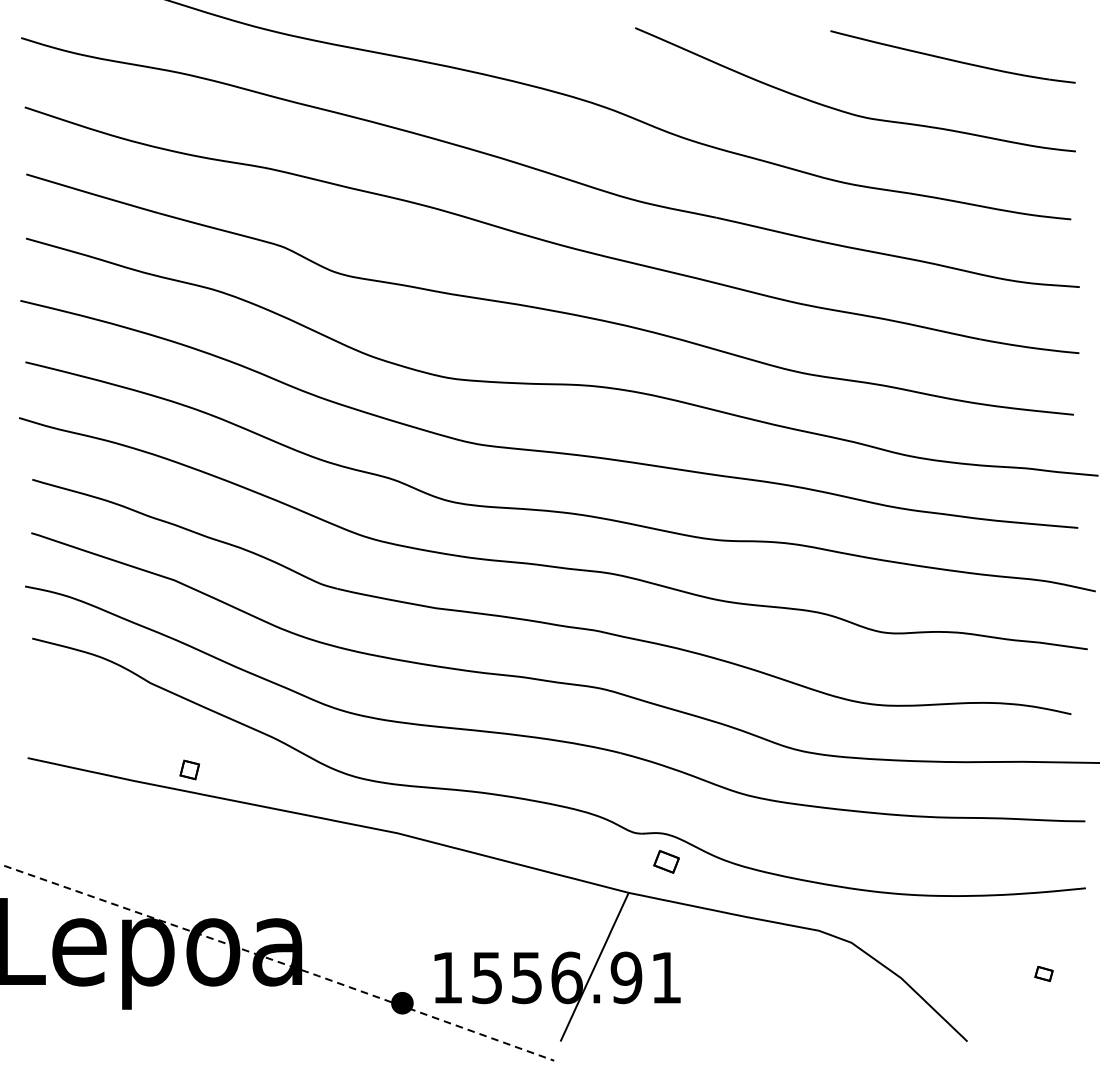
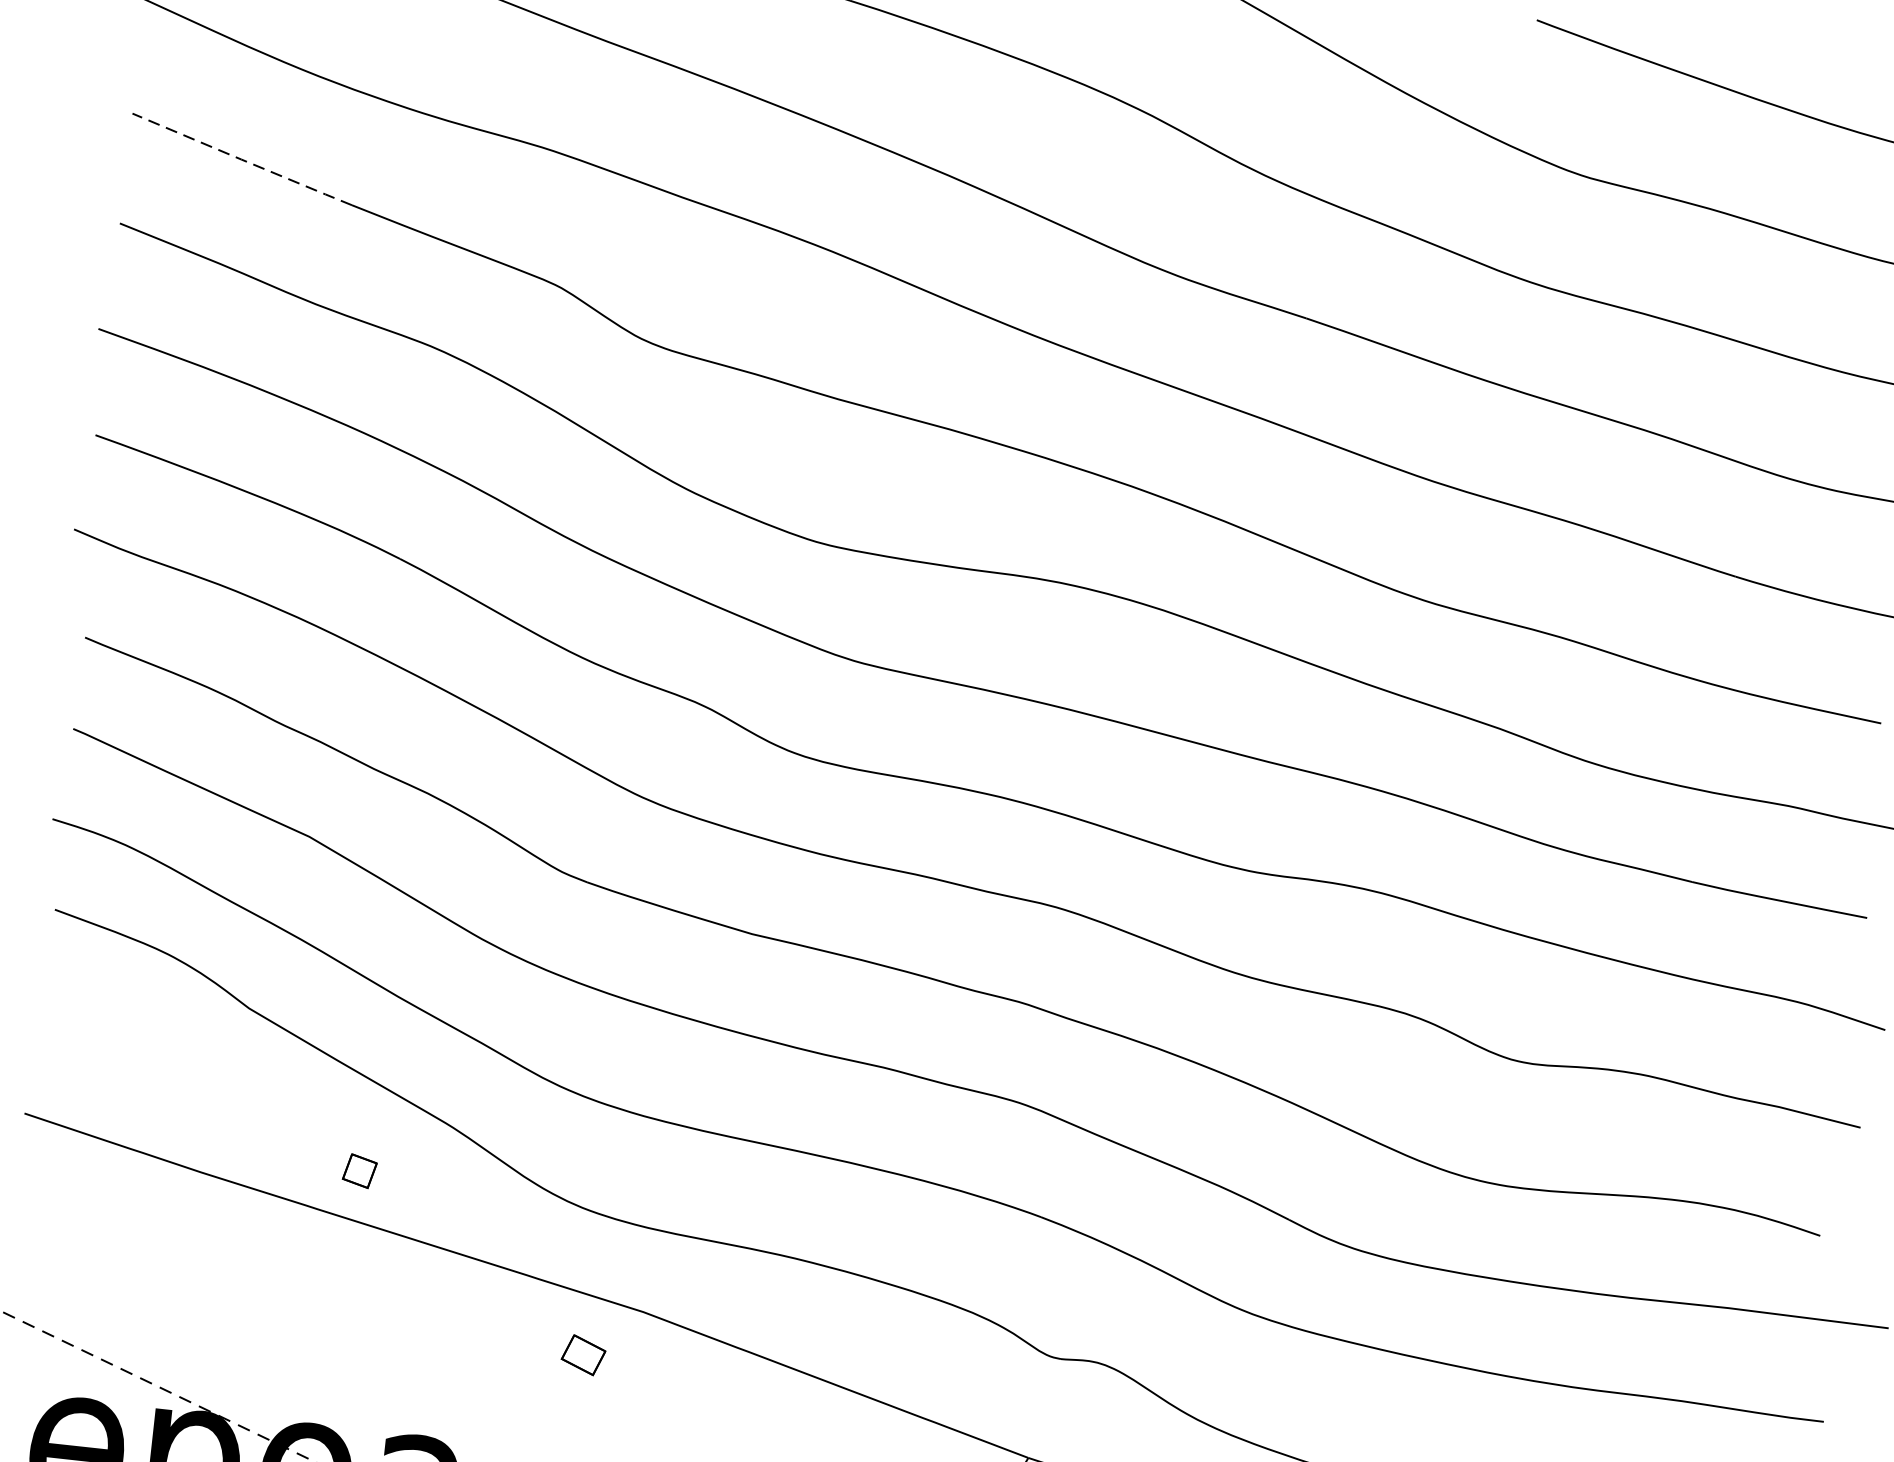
line: (91, 193) -> (240, 158), solid -> dashed
part: (189, 769) -> (359, 1170), moved
part: (666, 861) -> (583, 1354), moved

